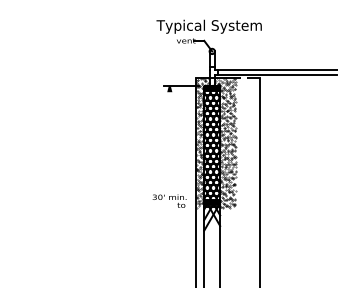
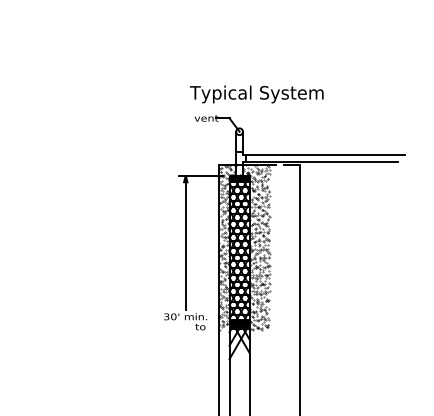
text: (208, 26) -> (256, 94), moved
line: (169, 138) -> (185, 242), added

